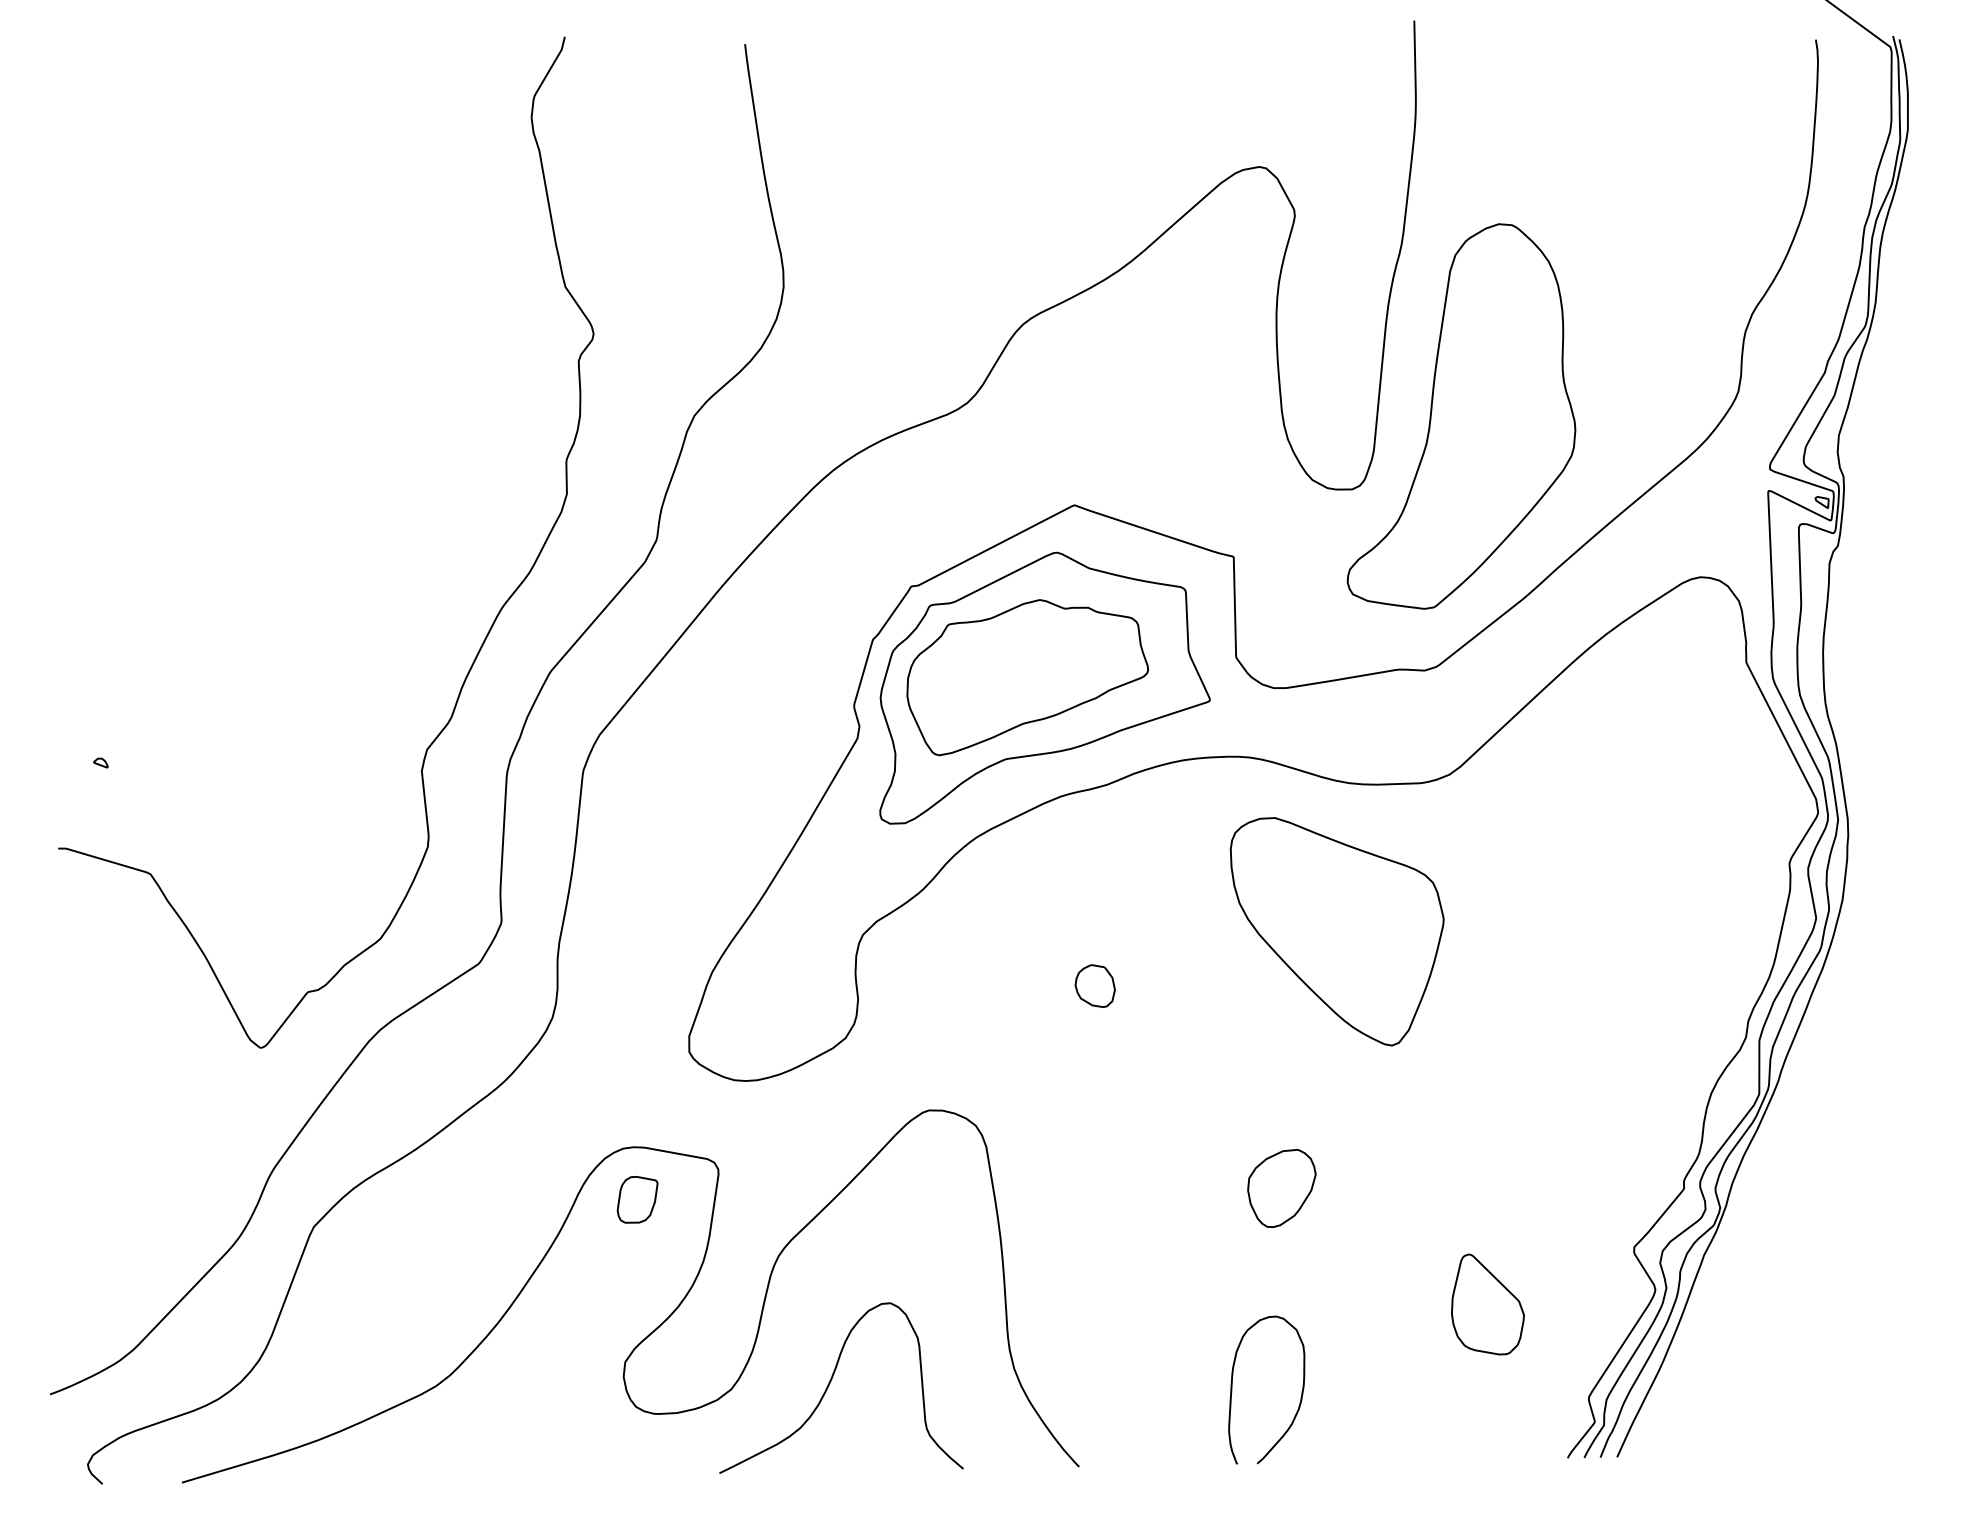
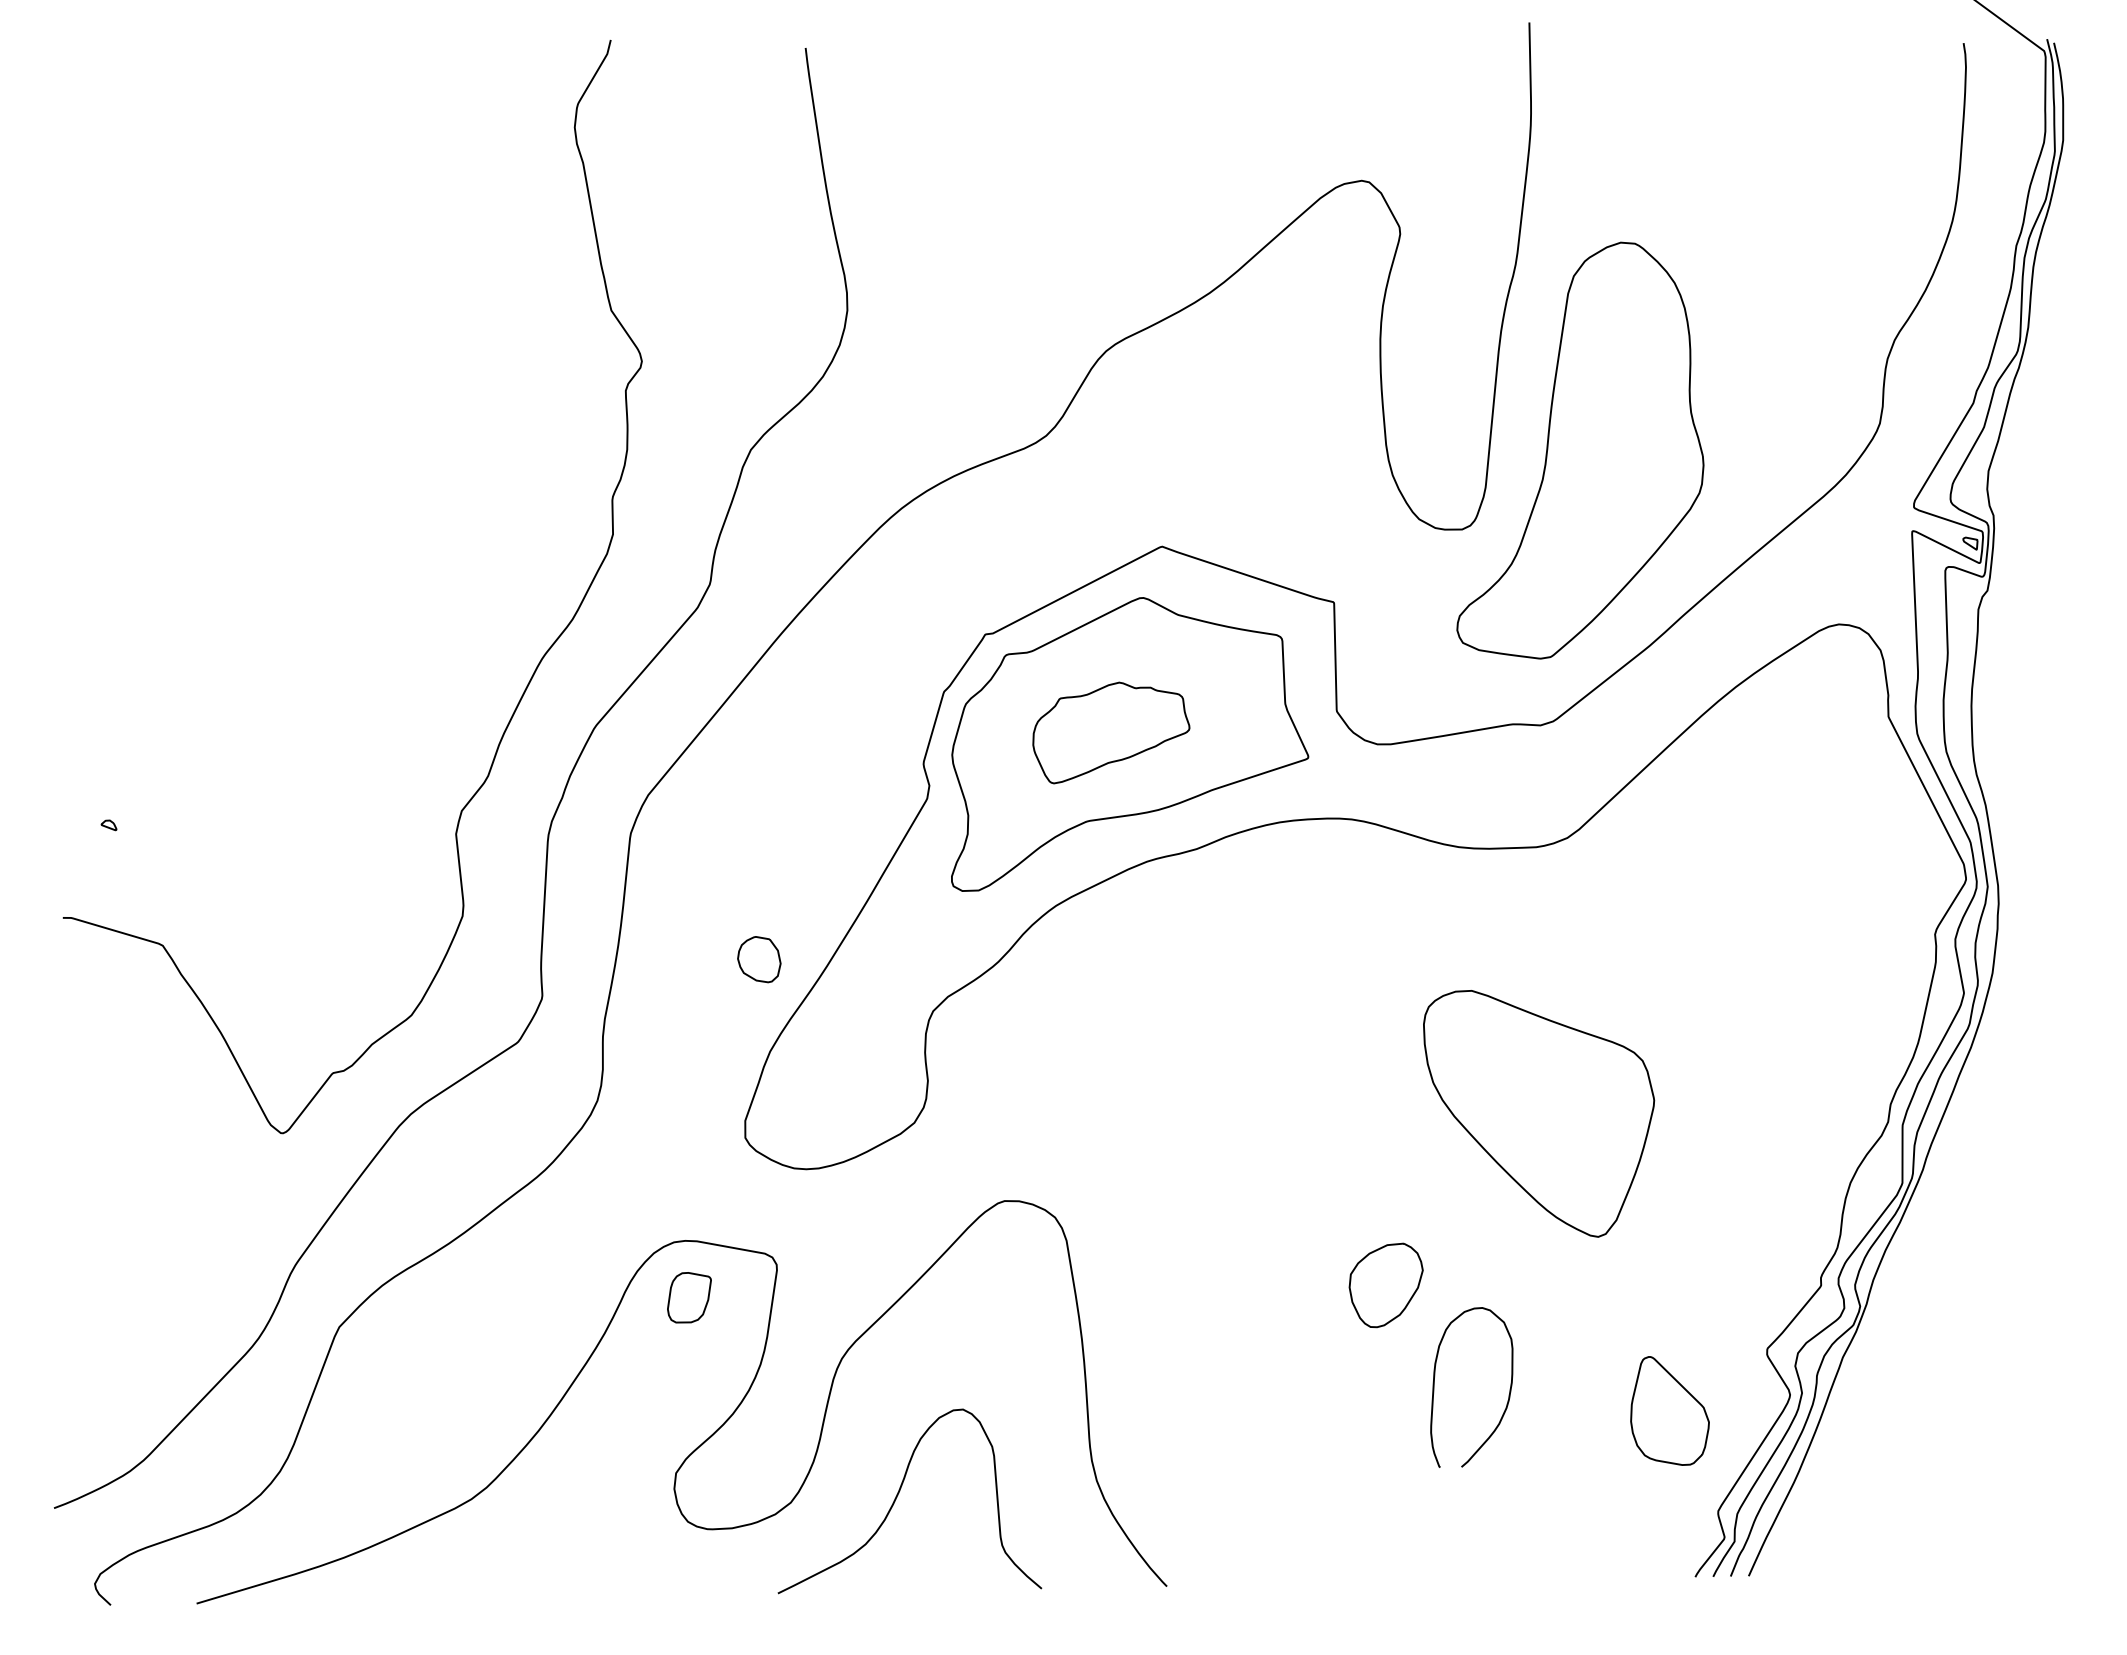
part: (1027, 677) -> (1111, 732), size x0.6
part: (1337, 931) -> (1539, 1113), moved
part: (1095, 986) -> (759, 959), moved
part: (1487, 1304) -> (1669, 1410), moved
curve: (1232, 1390) -> (1434, 1387), moved

